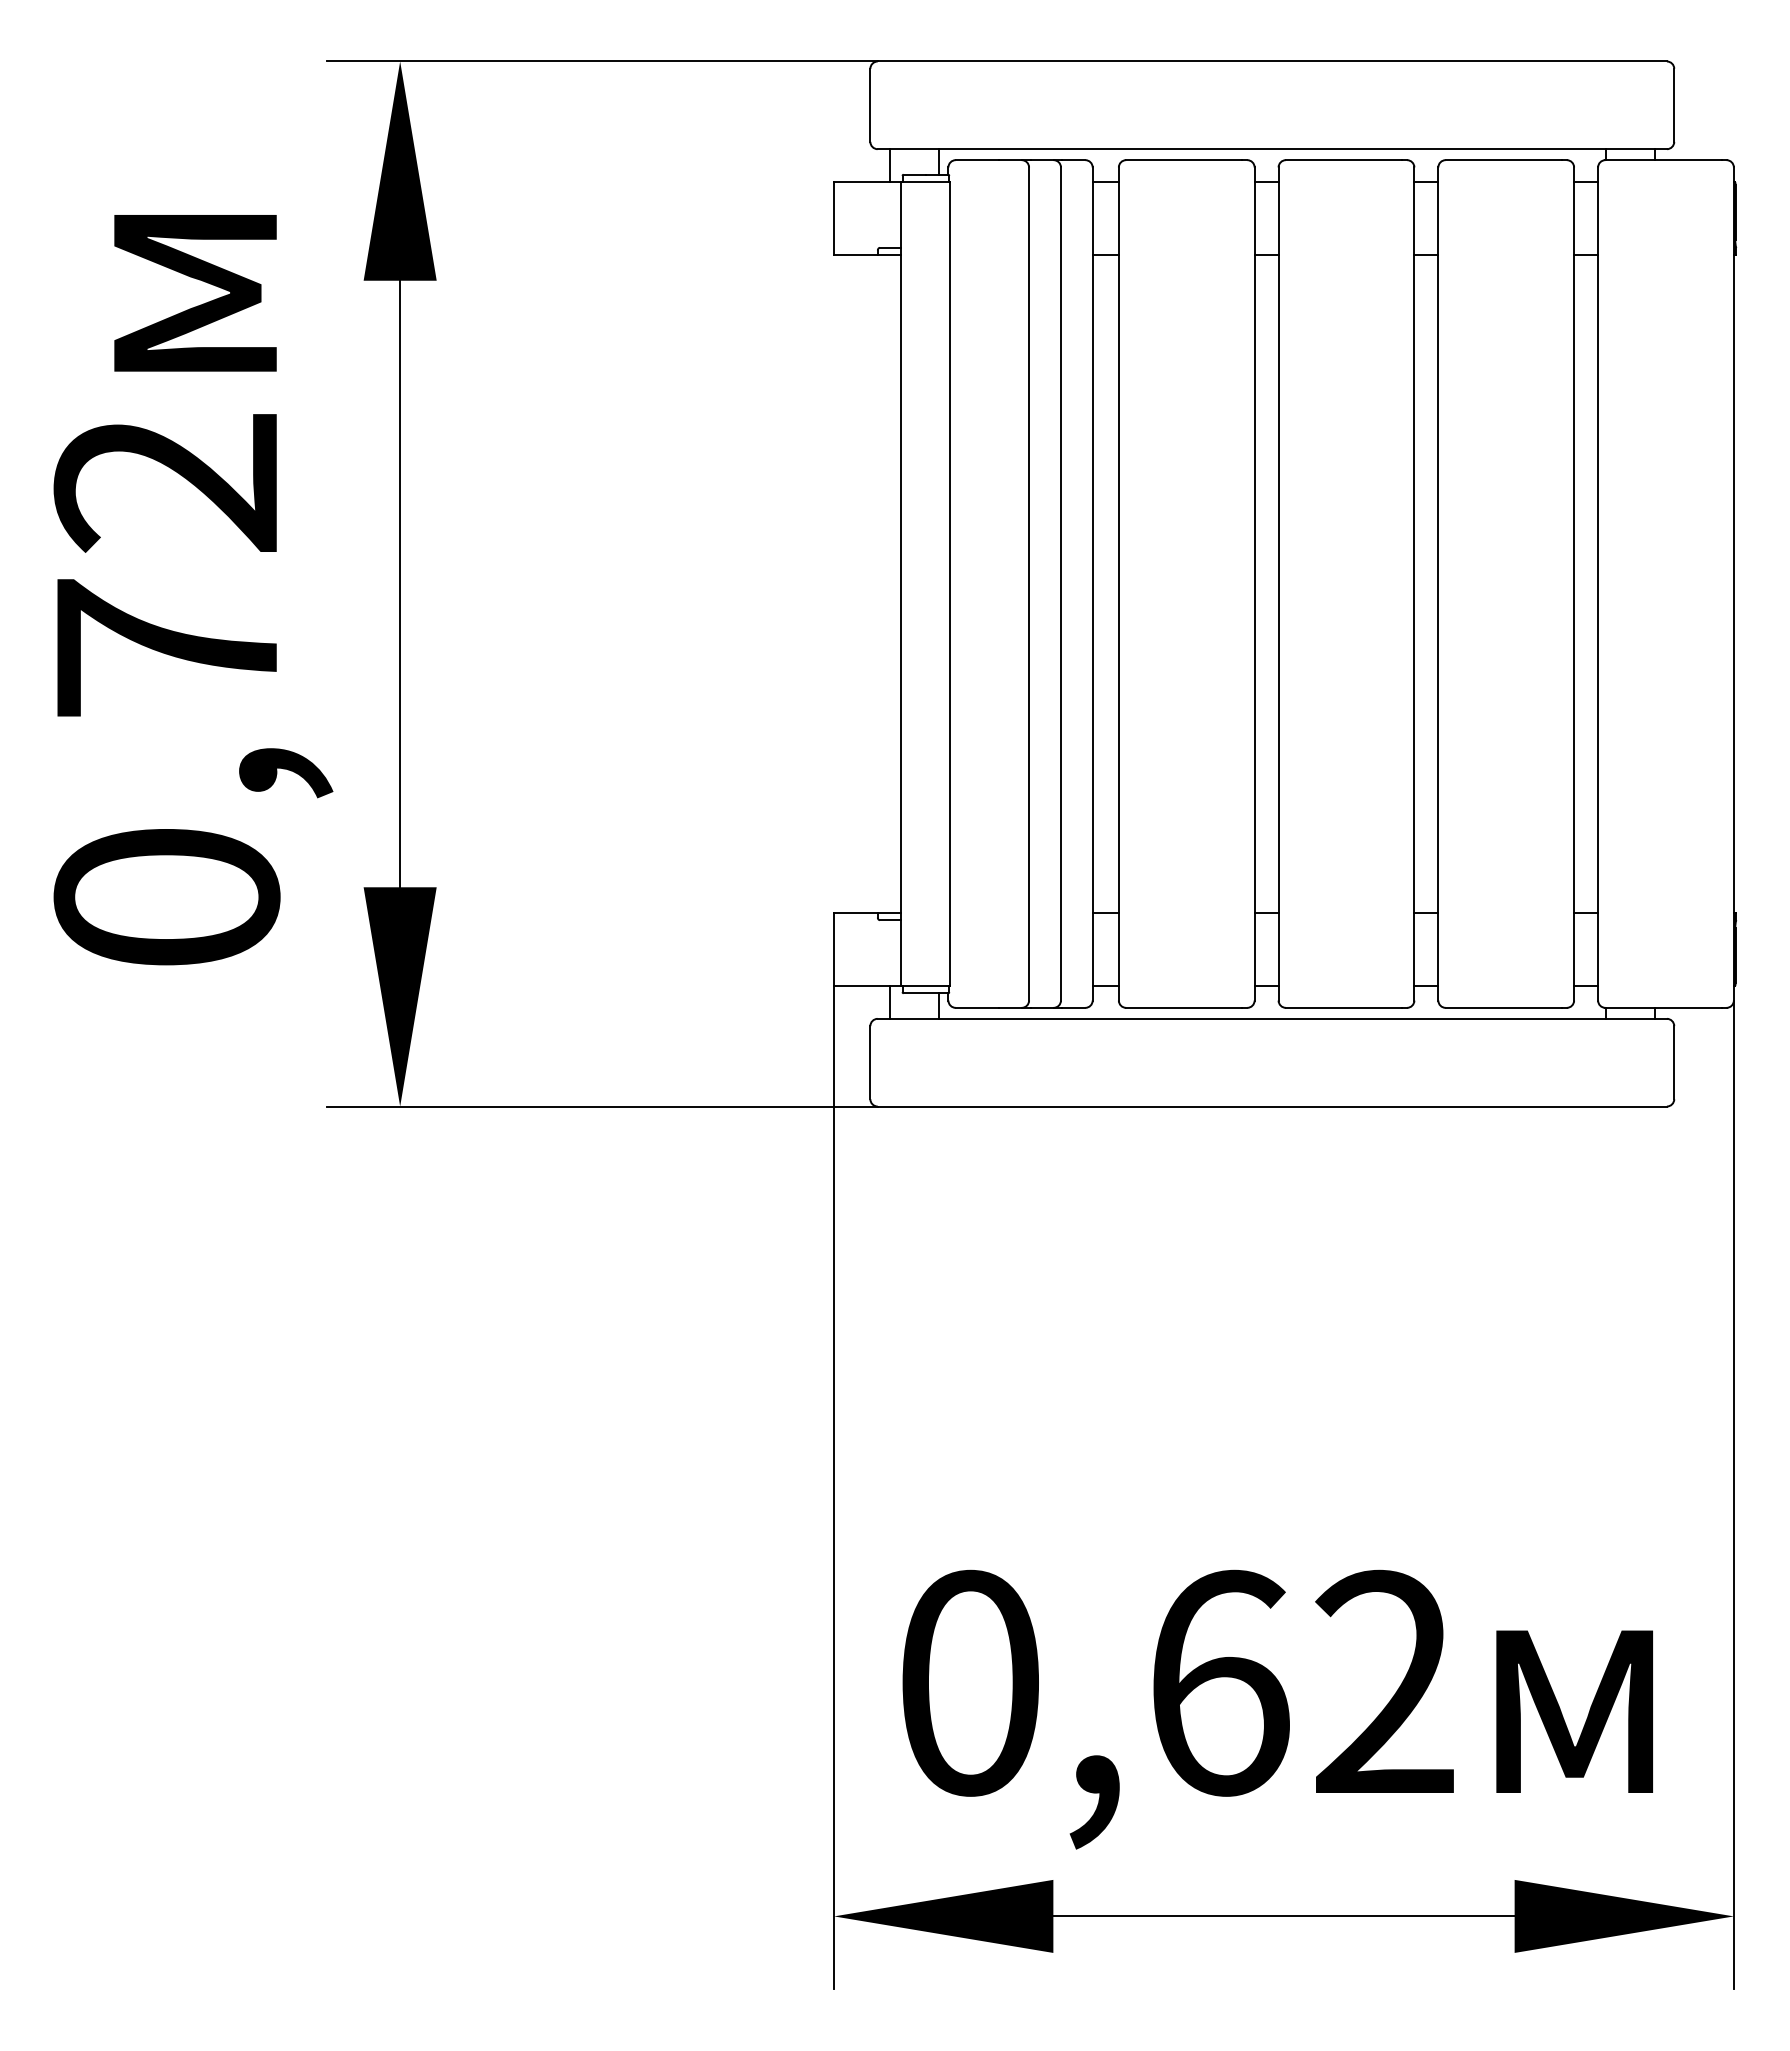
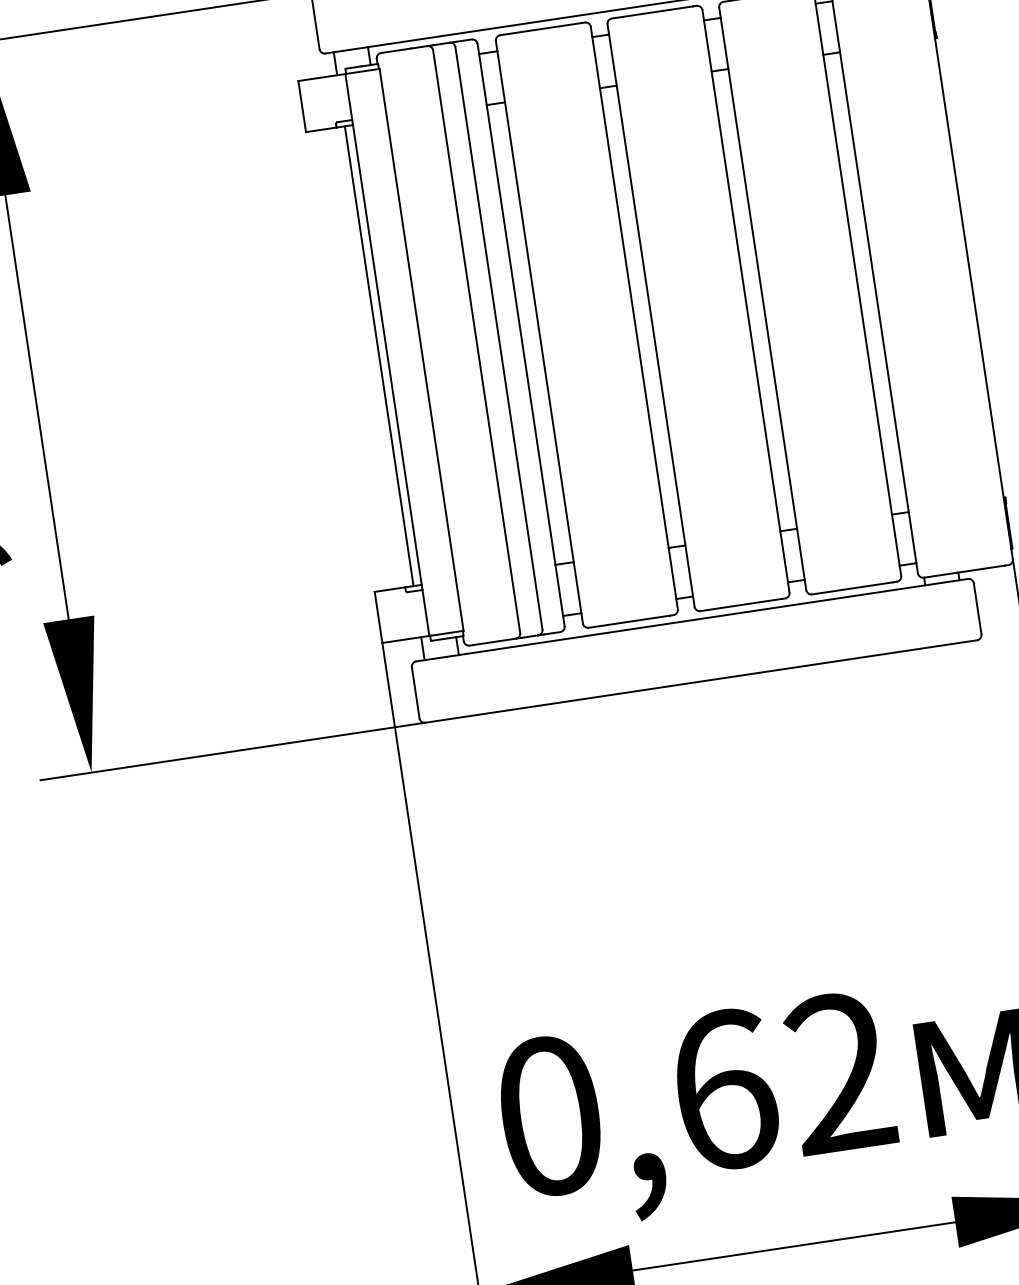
line: (889, 583) -> (379, 355), added

